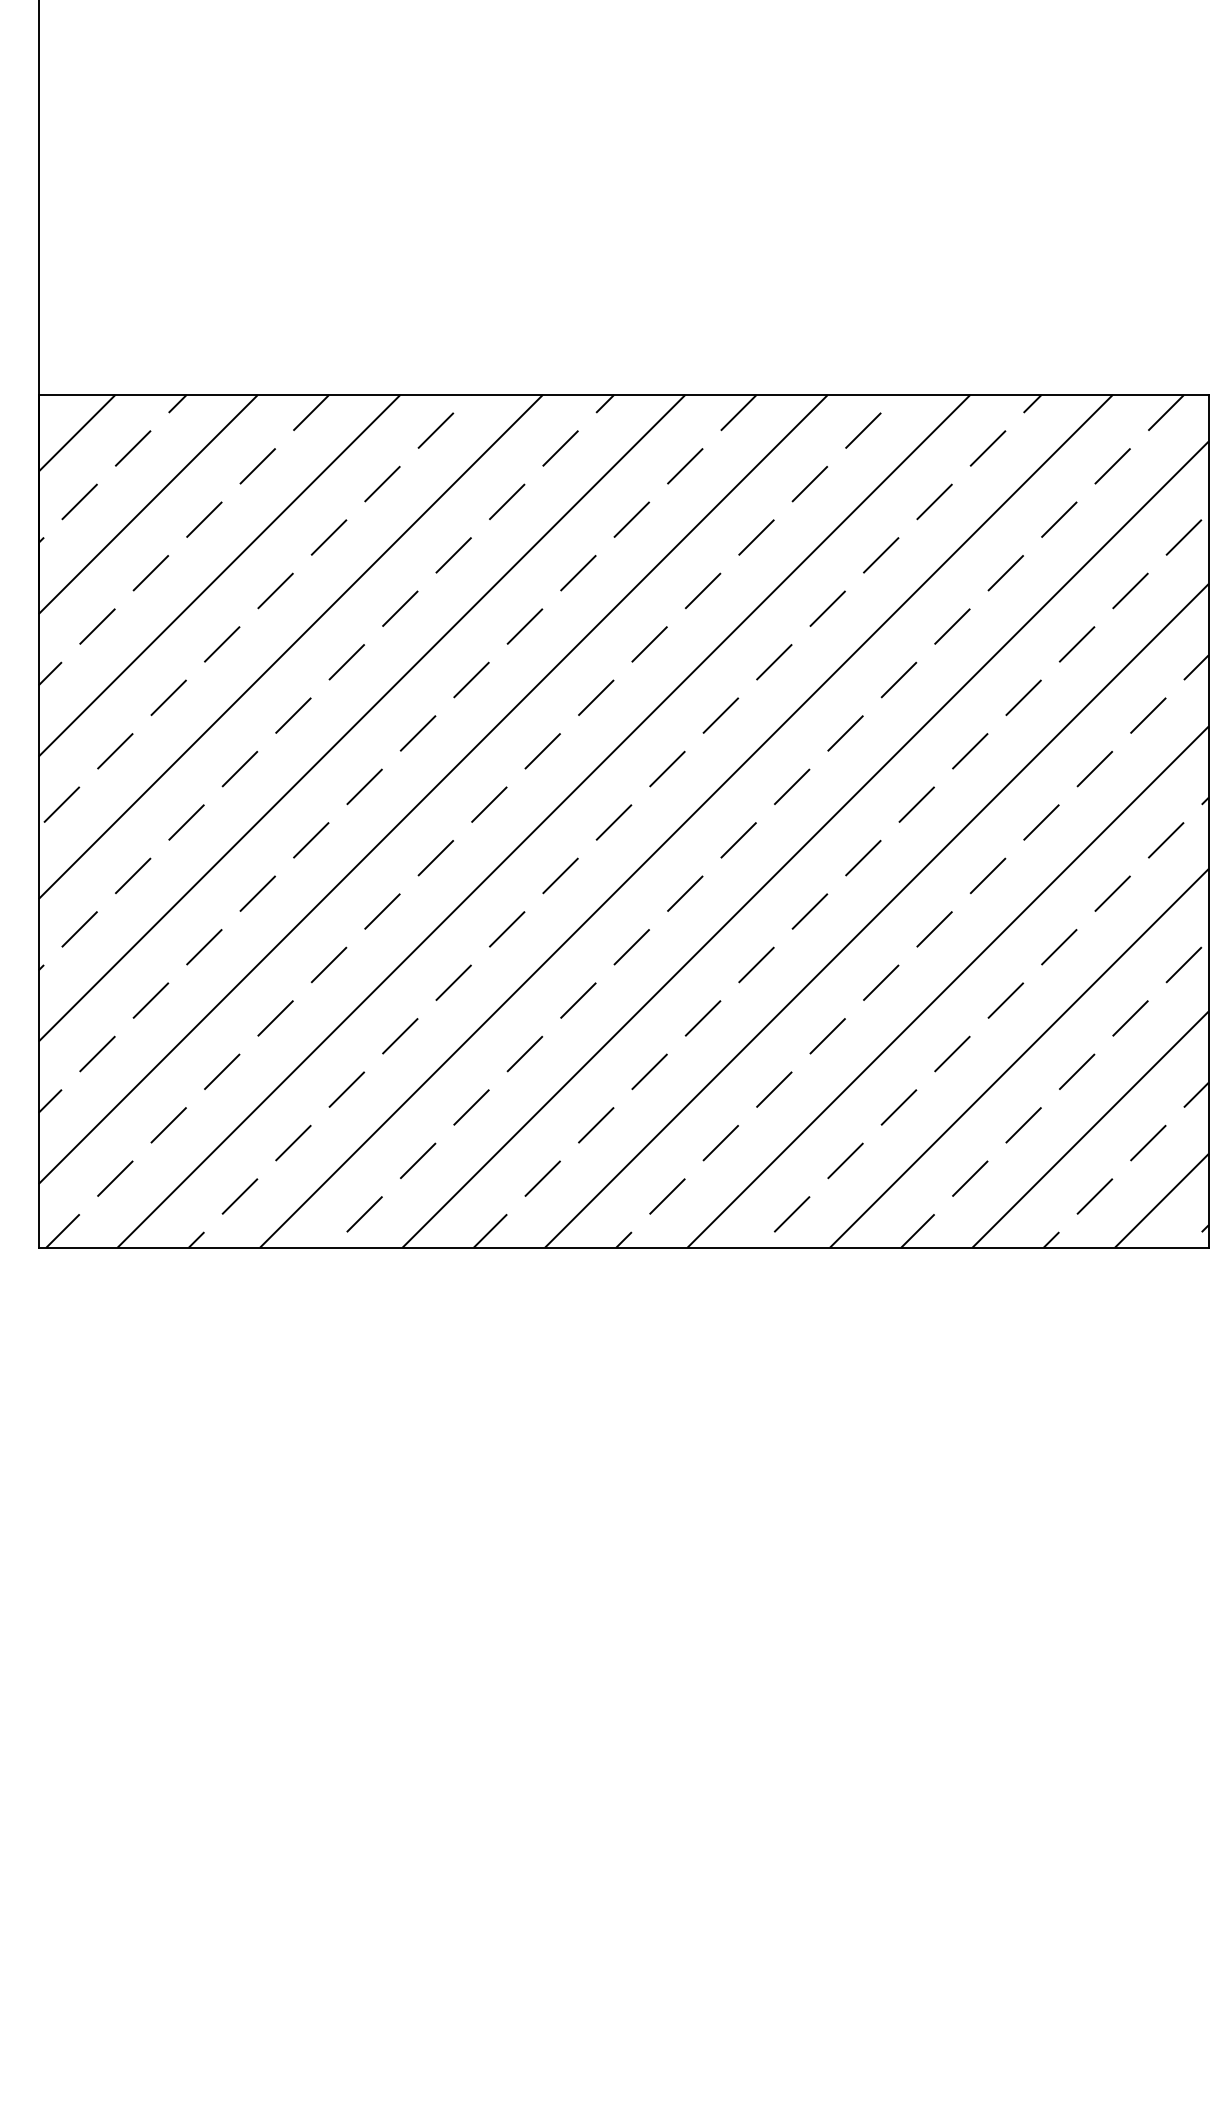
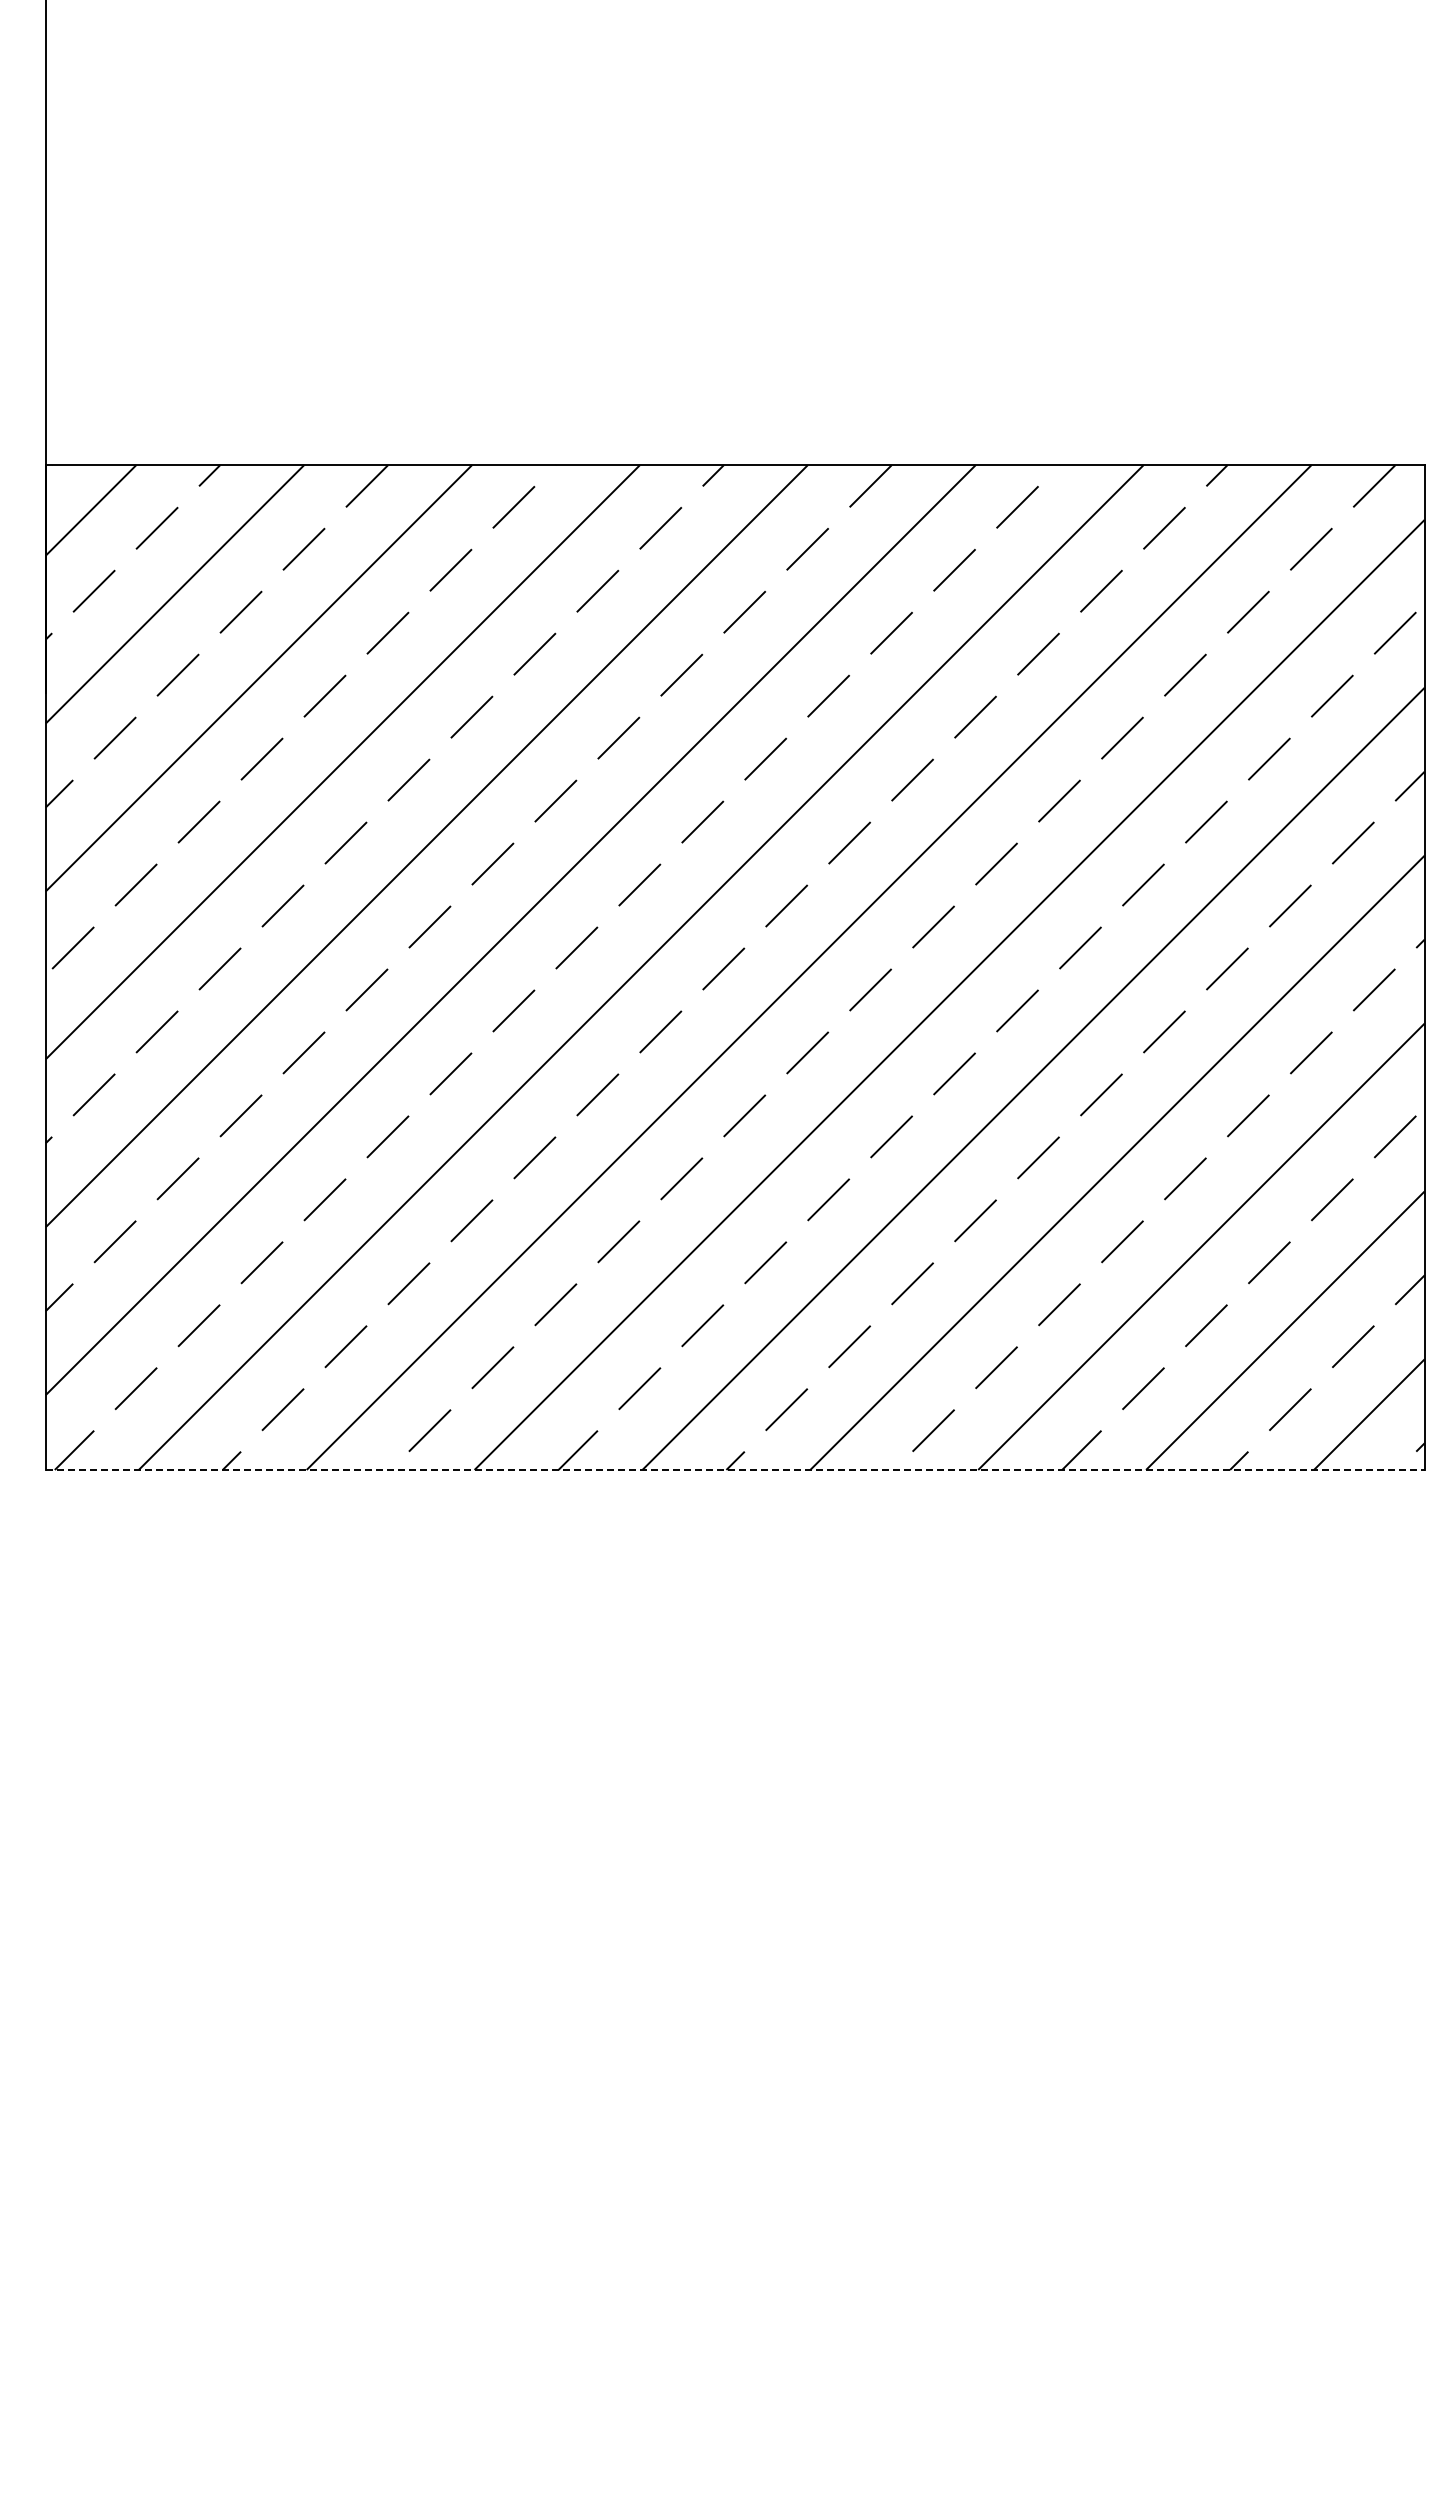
line: (624, 1247) -> (735, 1469), solid -> dashed

